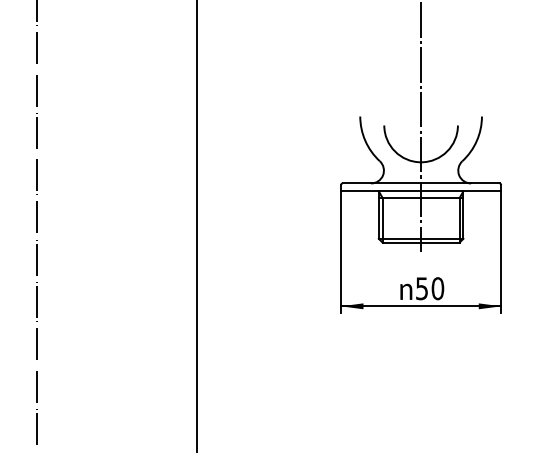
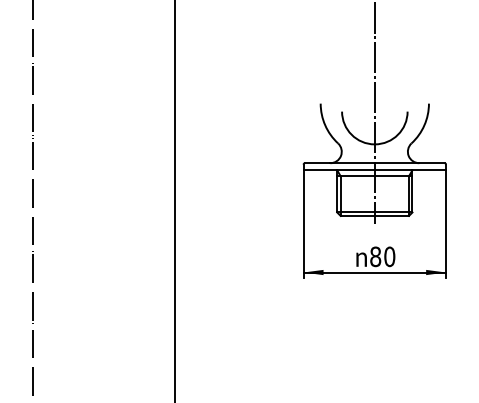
text: (421, 288) -> (375, 256), 50 -> 80

